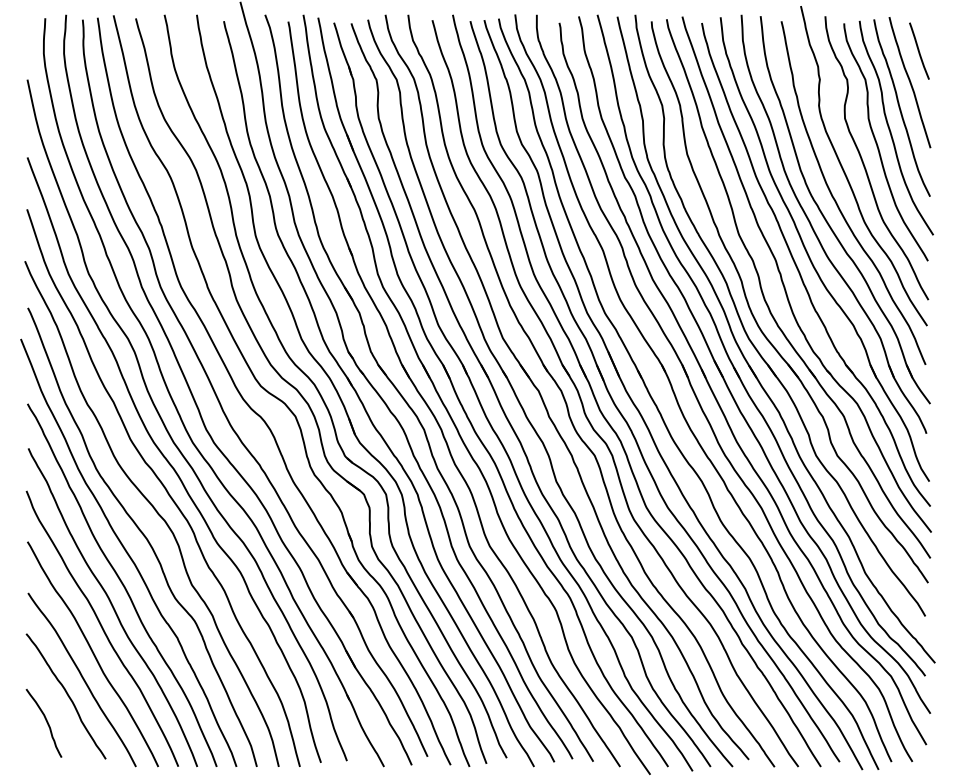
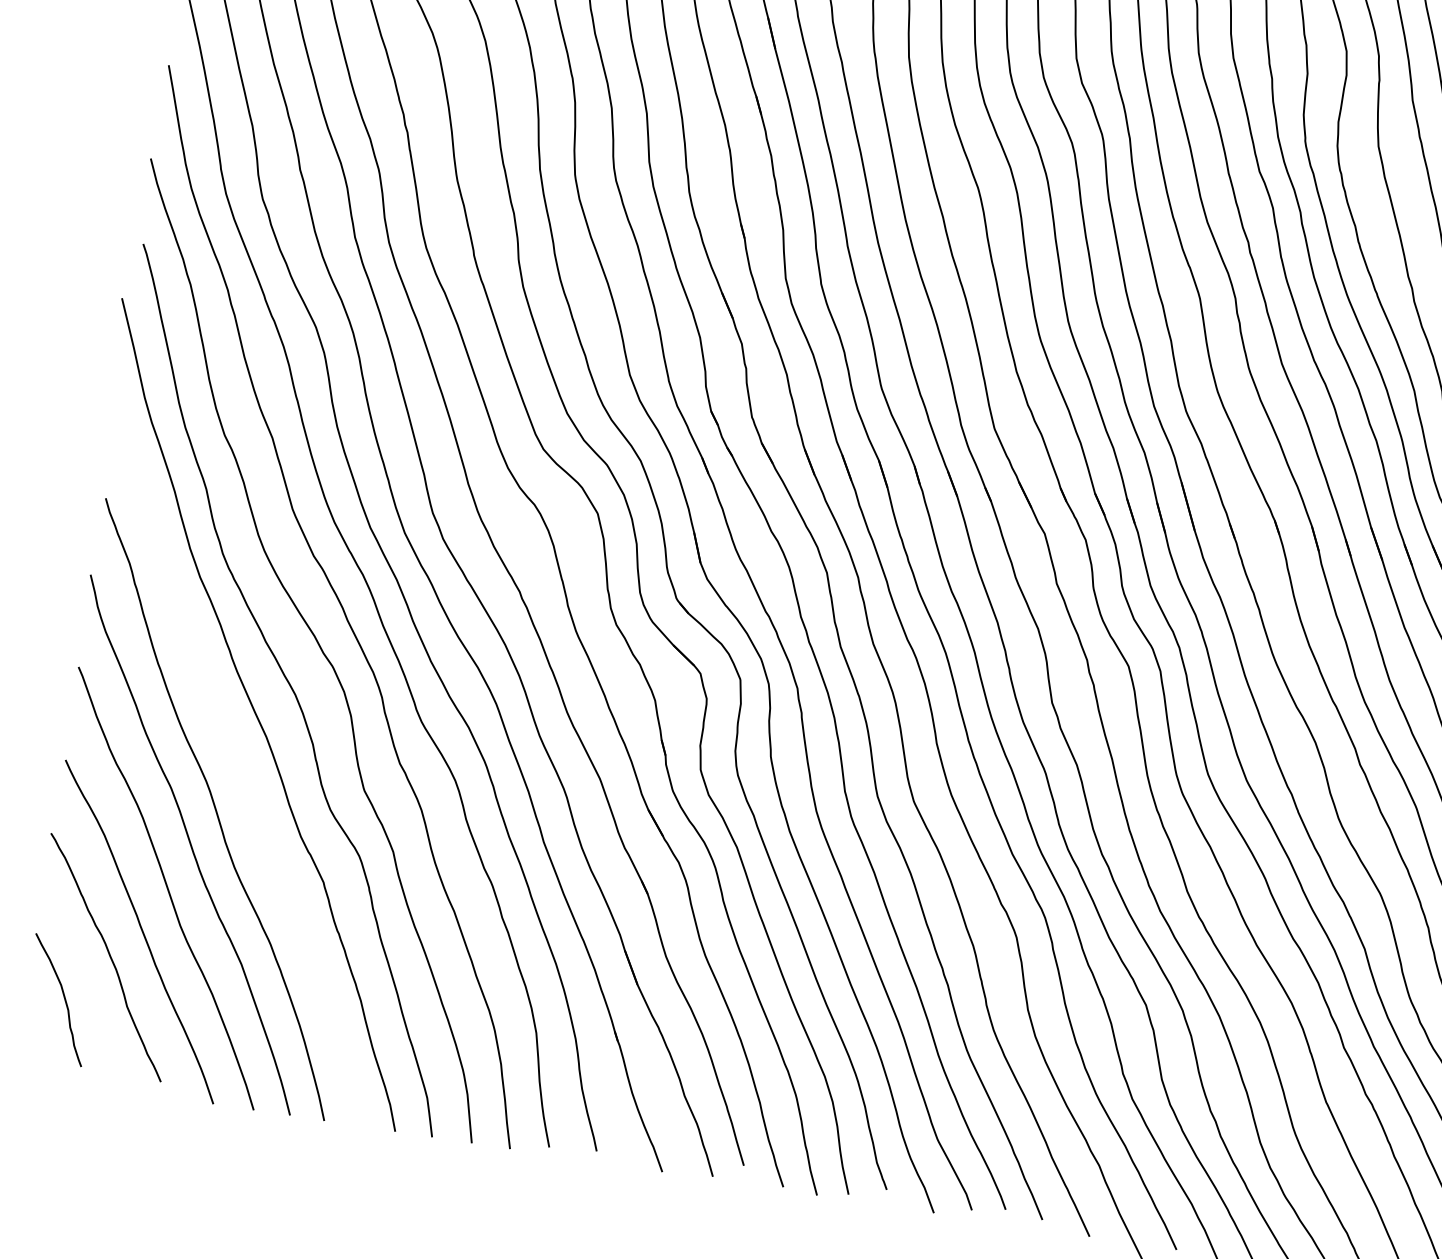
curve: (122, 584) -> (238, 770), removed

